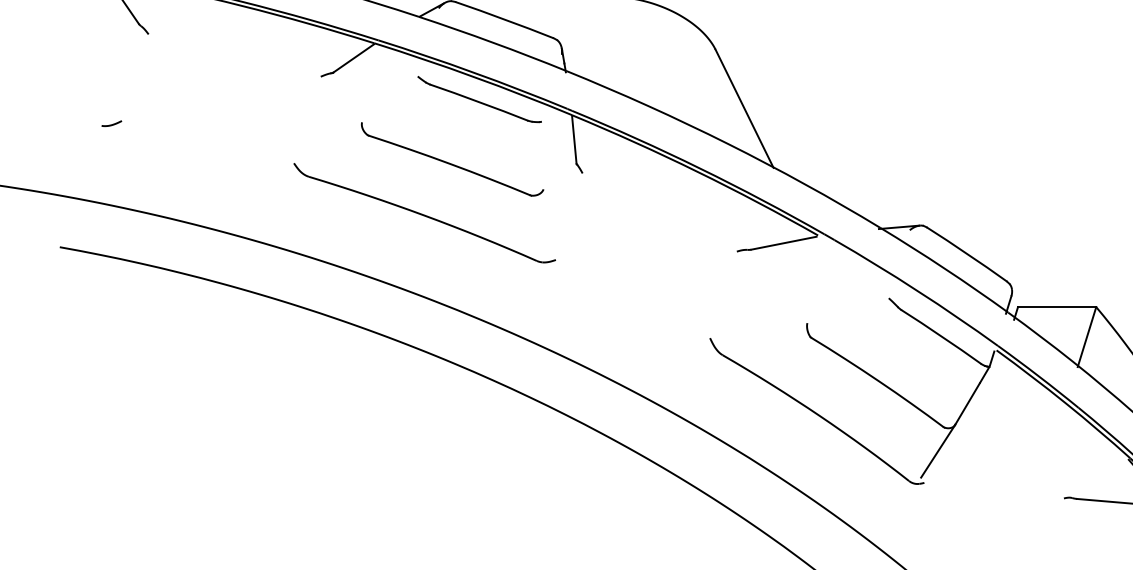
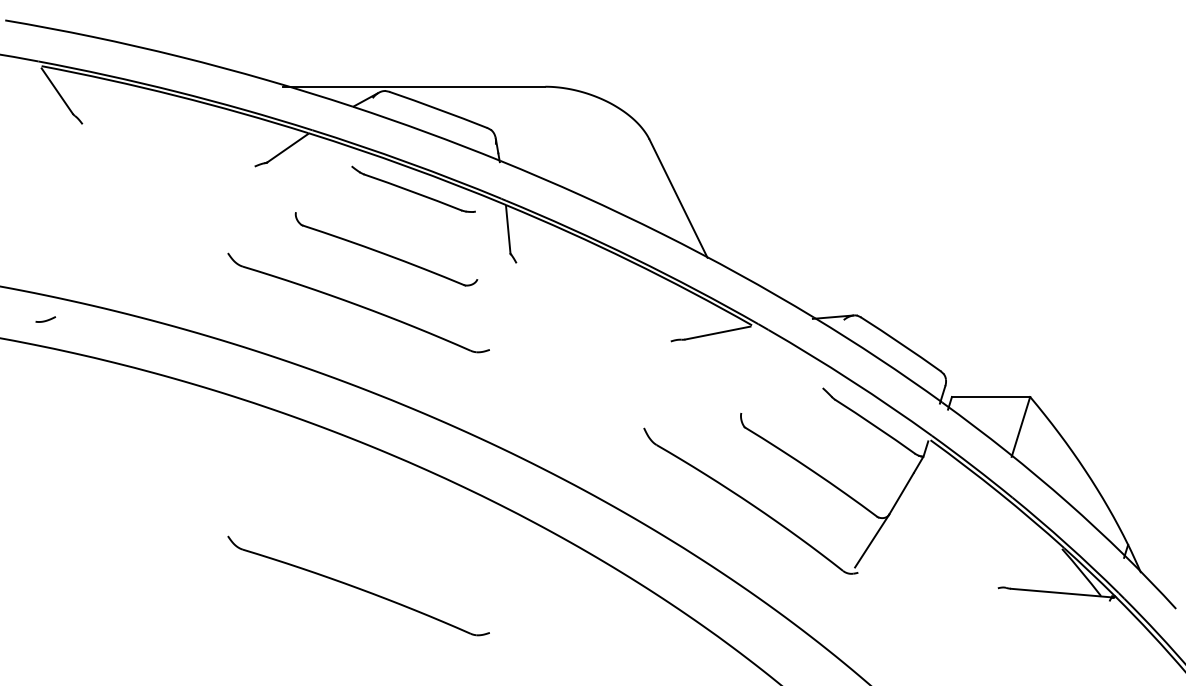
curve: (112, 123) -> (46, 319), moved
part: (424, 495) -> (358, 585), added

